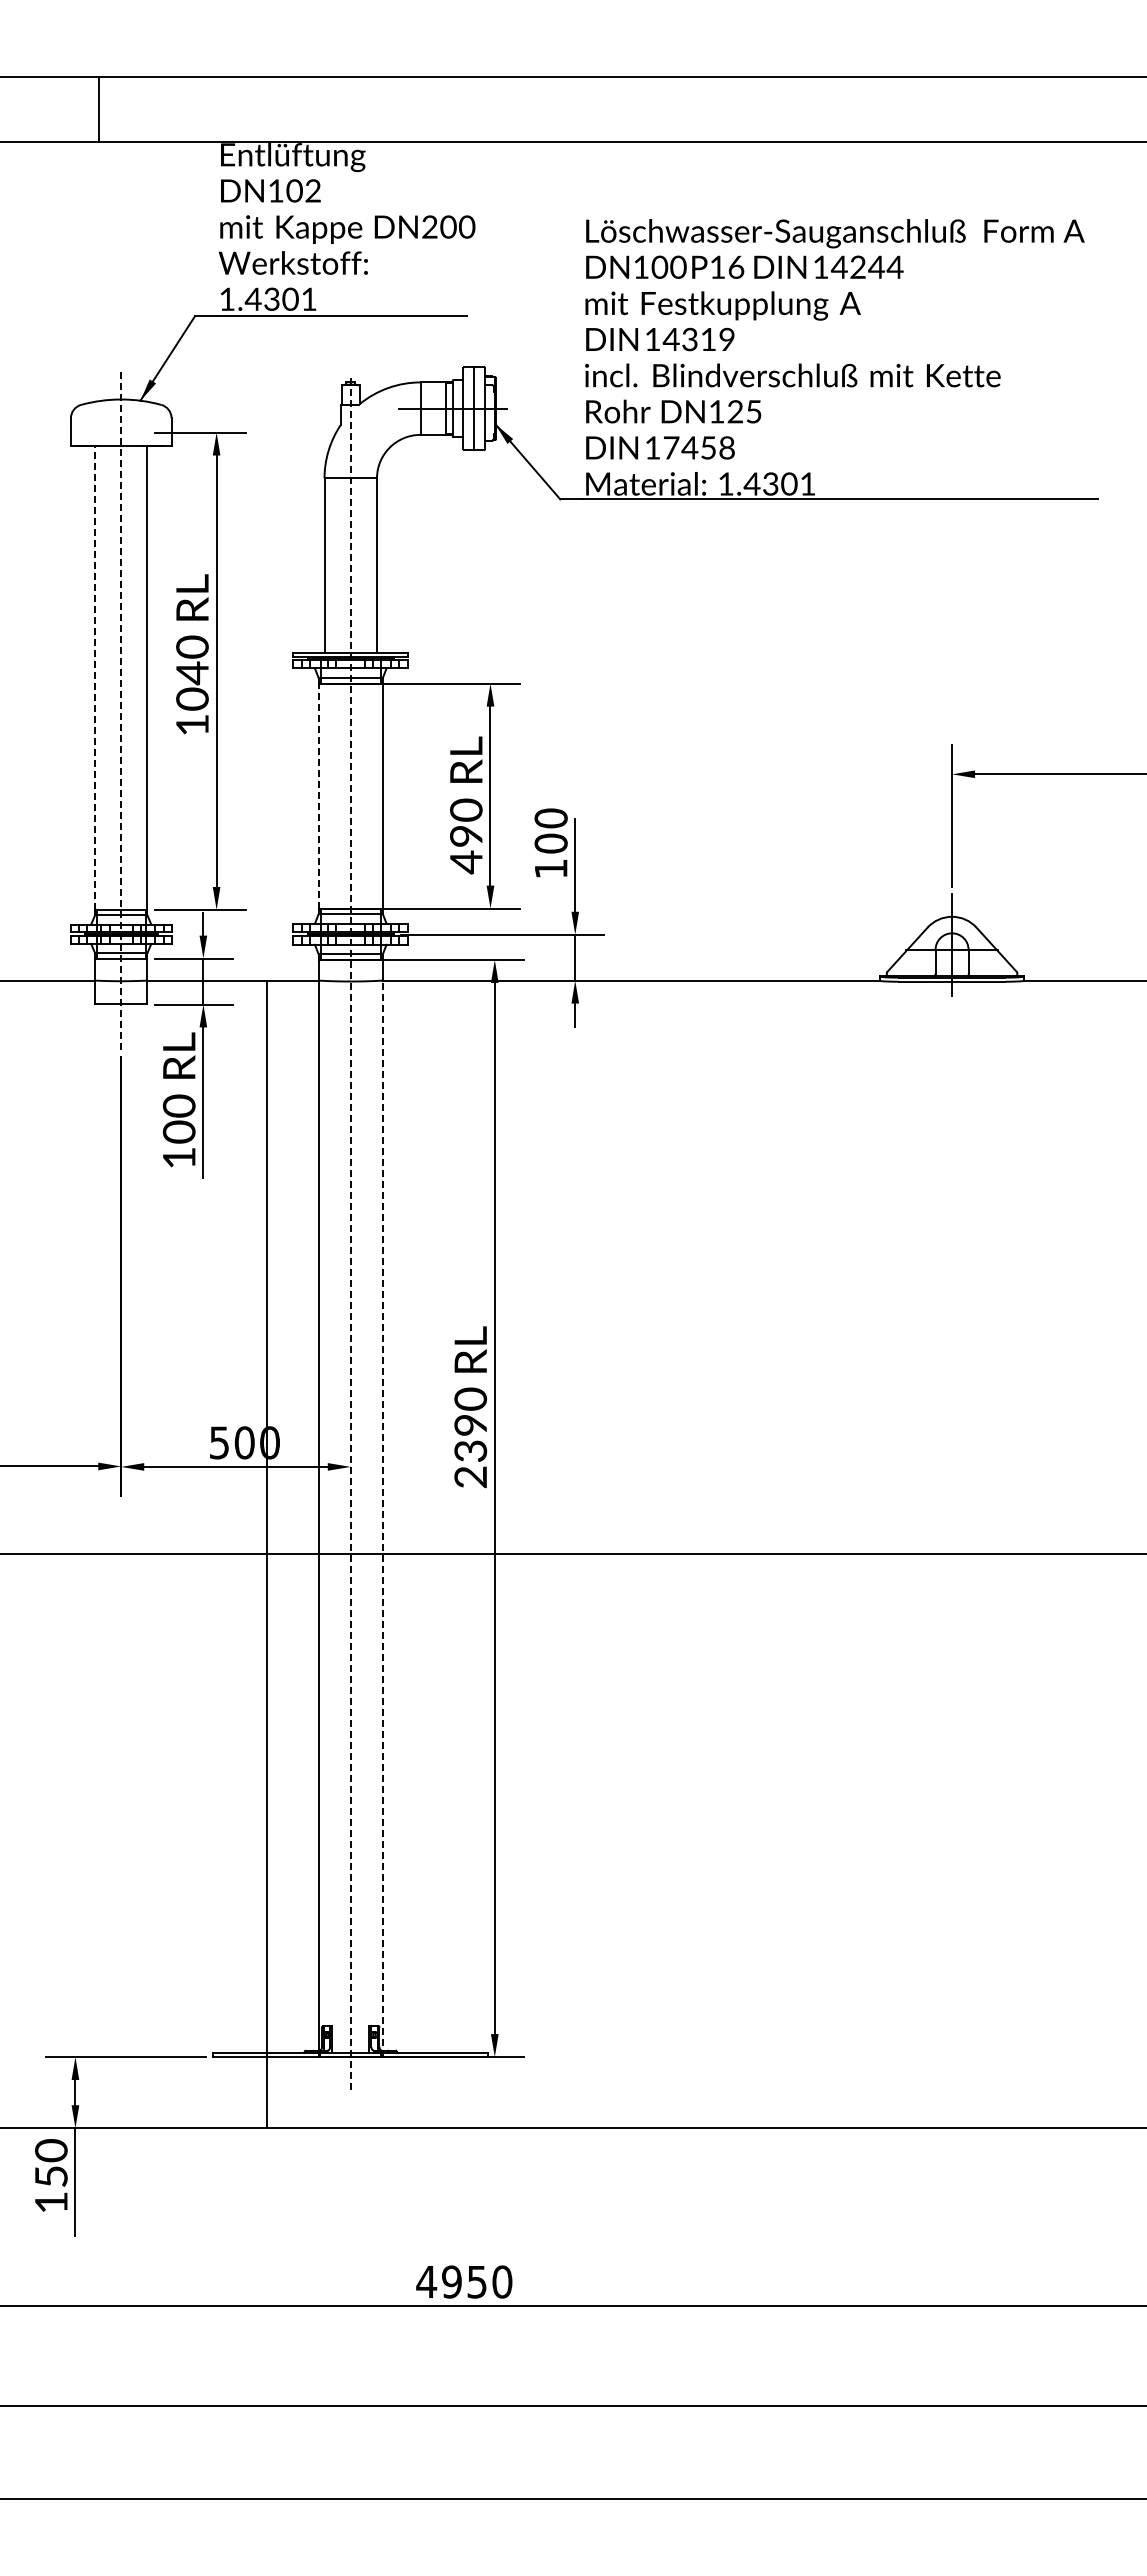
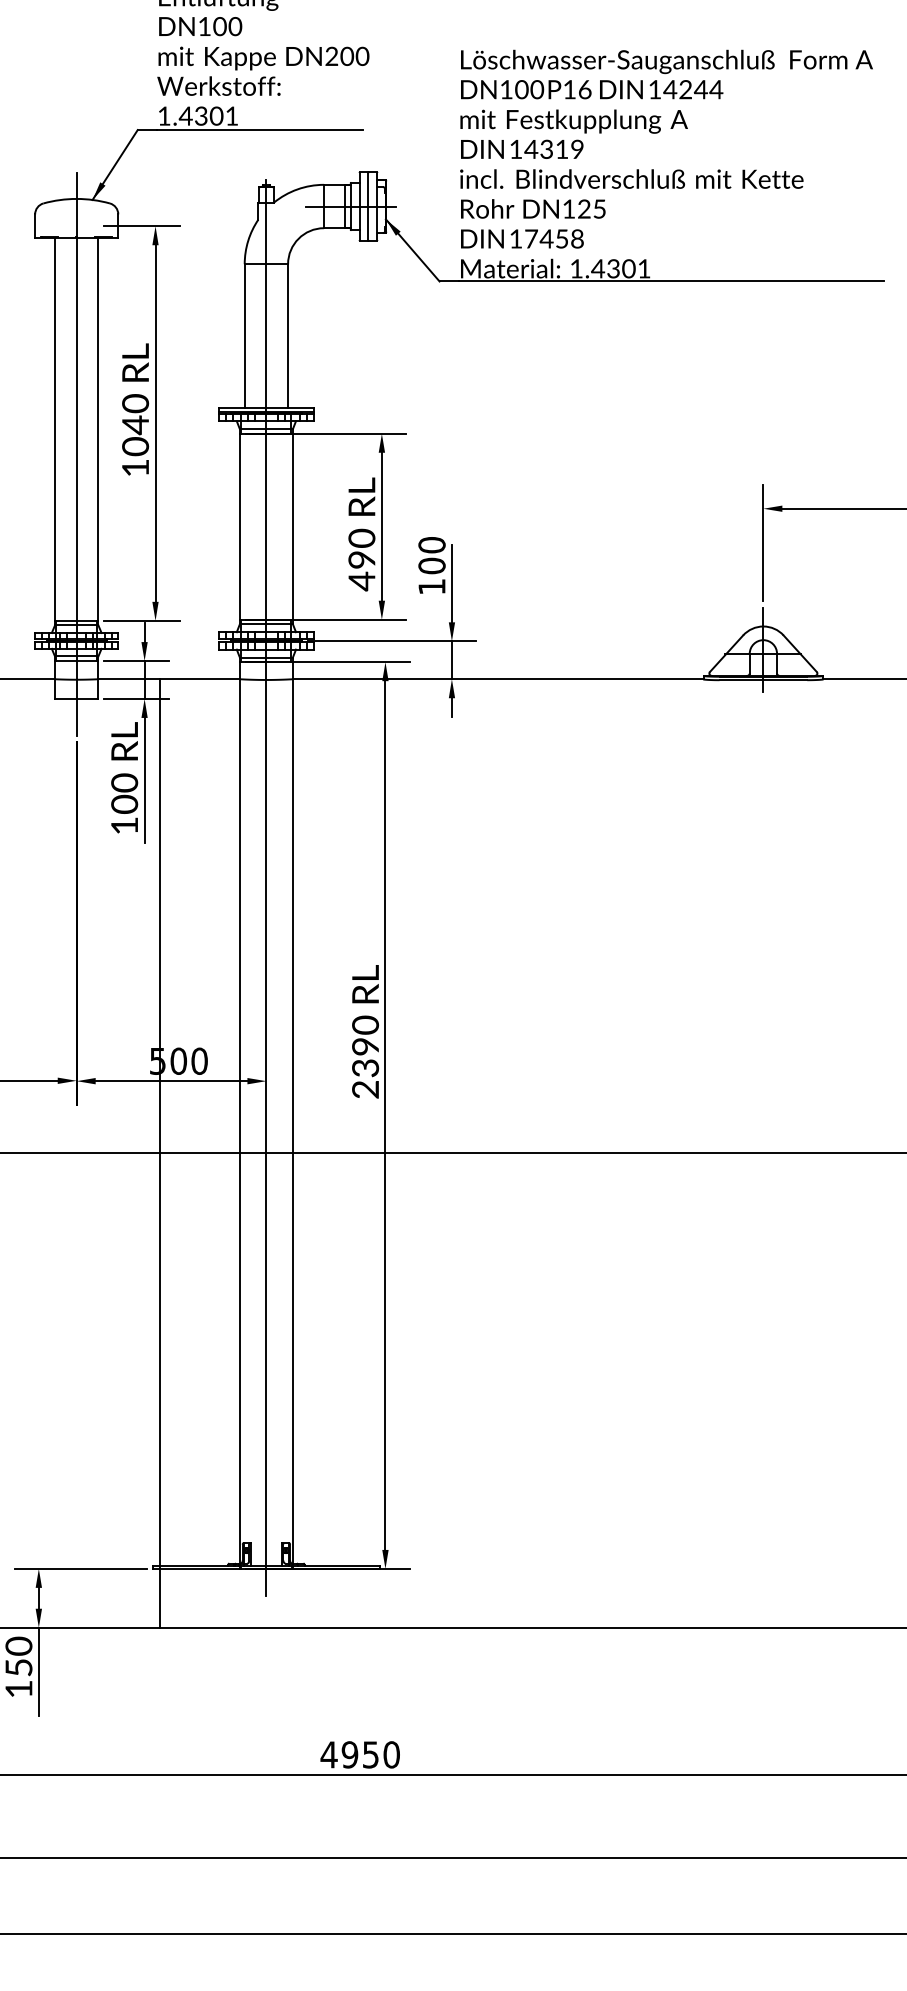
text: (313, 190) -> (235, 26), DN102 -> DN100
line: (95, 678) -> (55, 429), dashed -> solid
line: (121, 708) -> (76, 454), dashed -> solid
line: (318, 795) -> (239, 526), dashed -> solid
line: (350, 1233) -> (266, 888), dashed -> solid
line: (382, 1518) -> (292, 1123), dashed -> solid
line: (267, 1554) -> (160, 1153), moved

